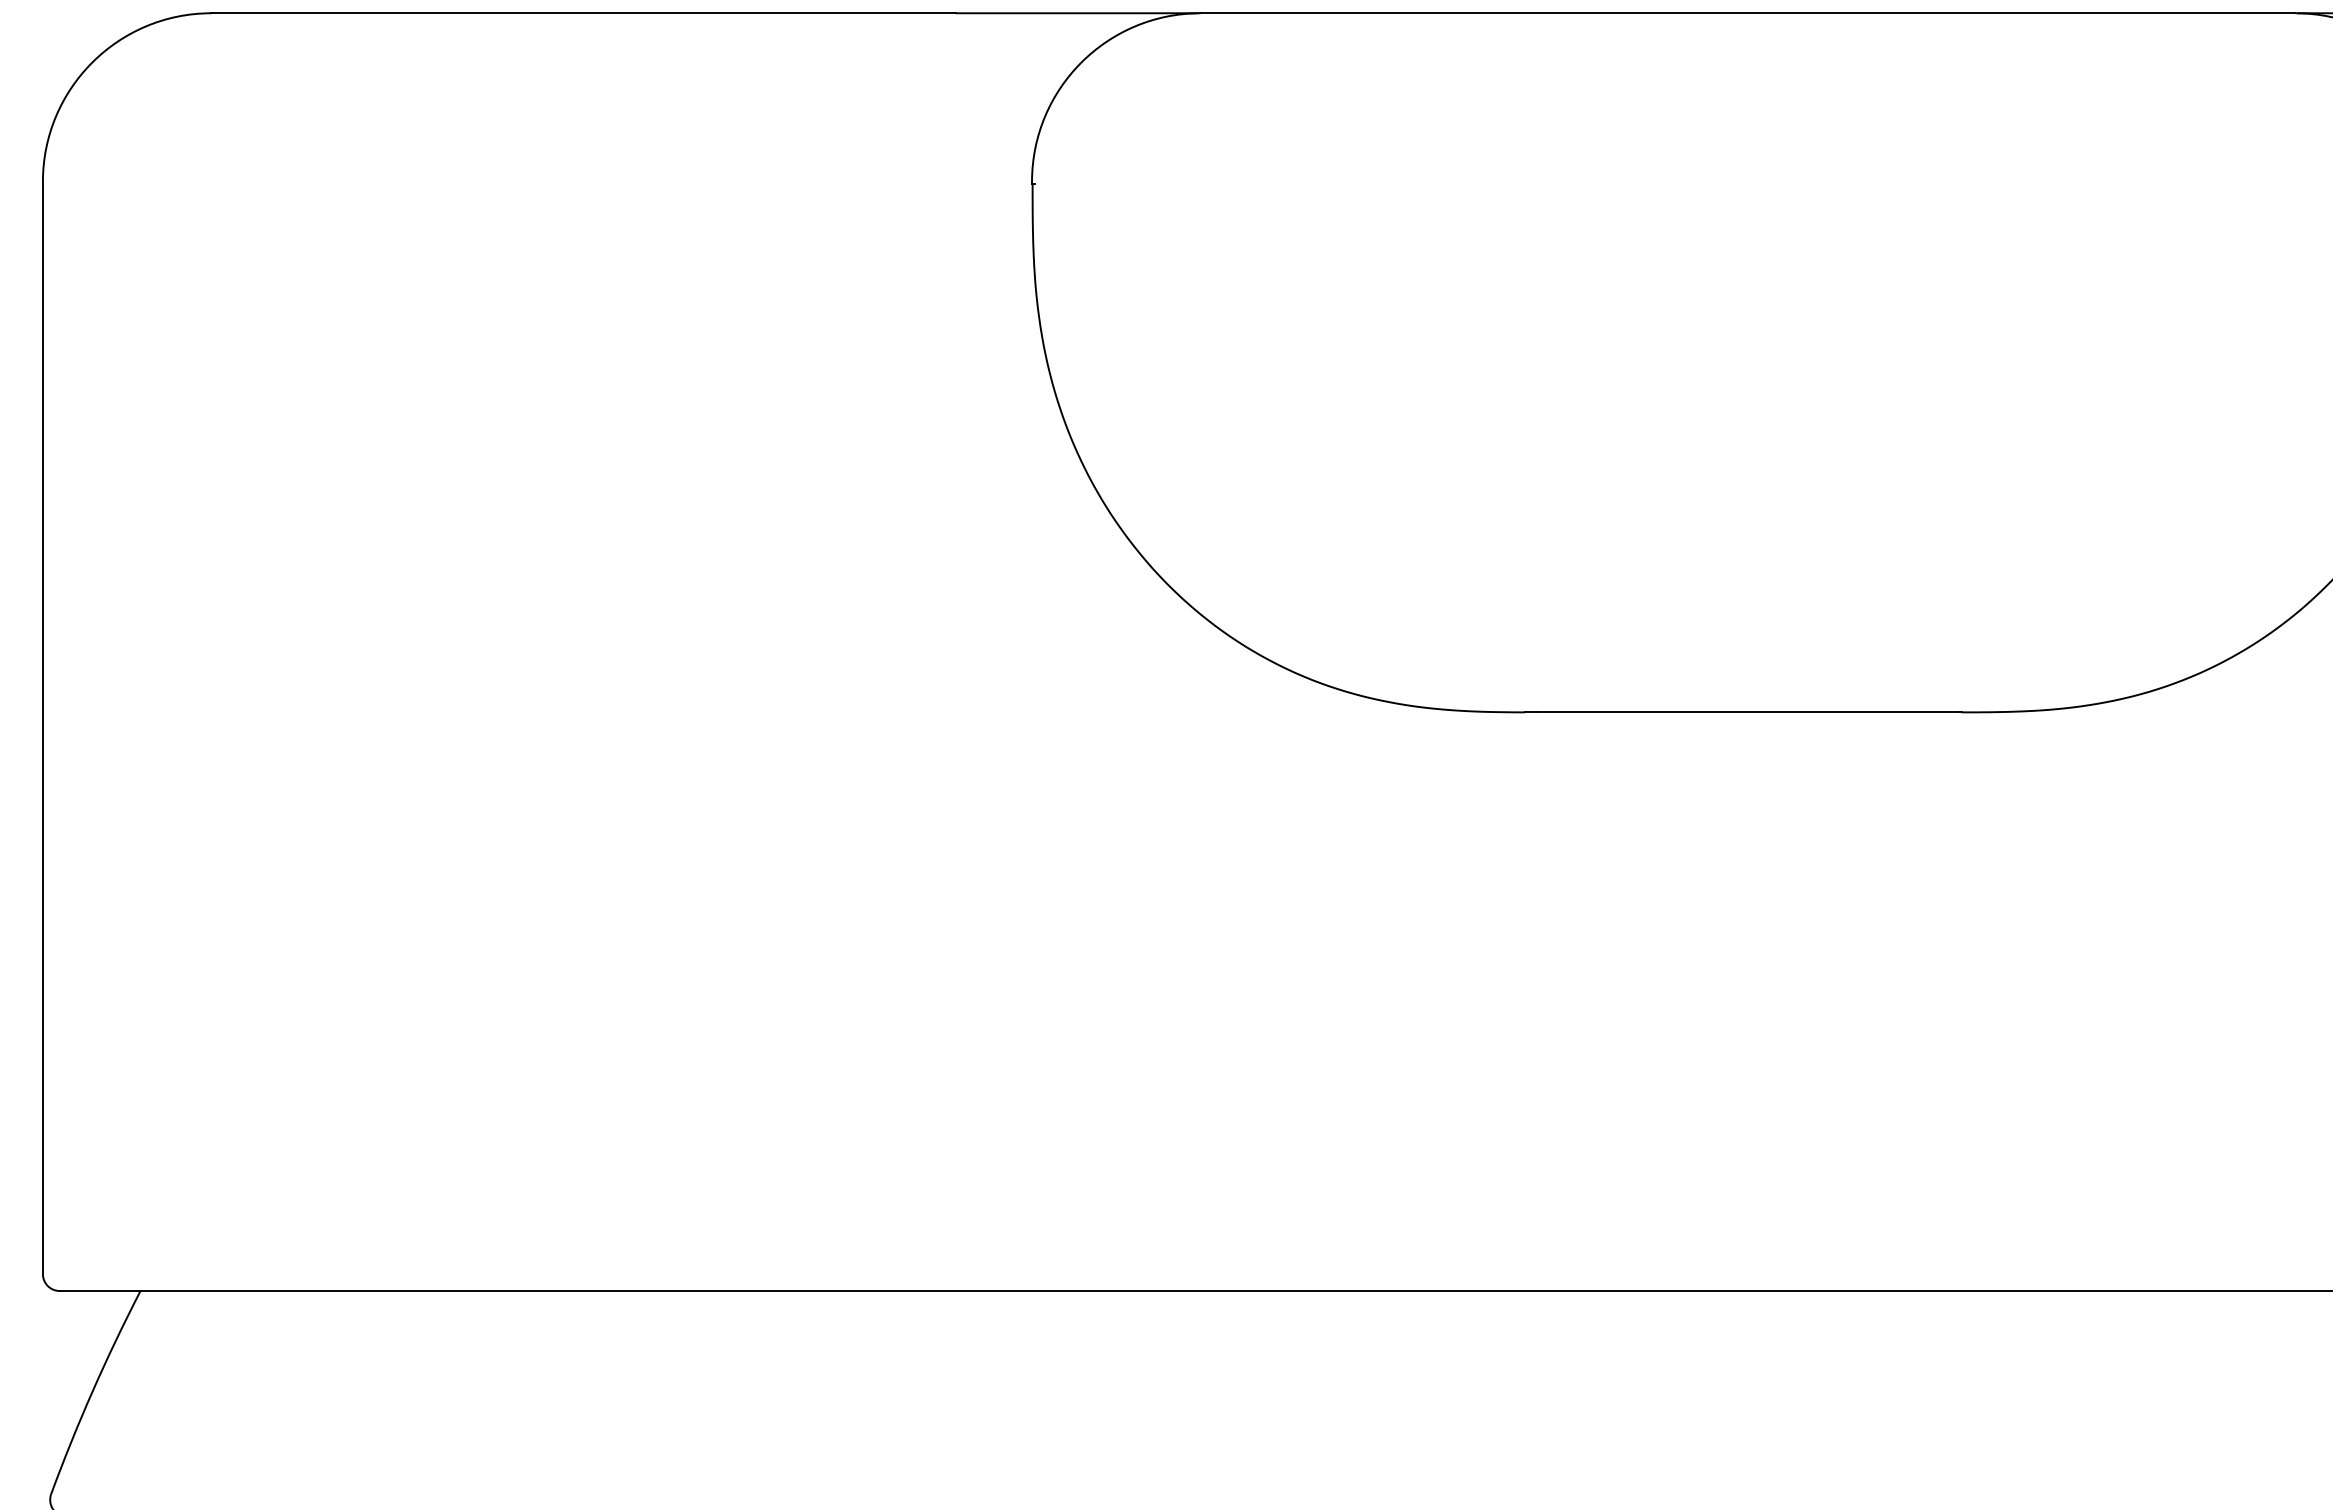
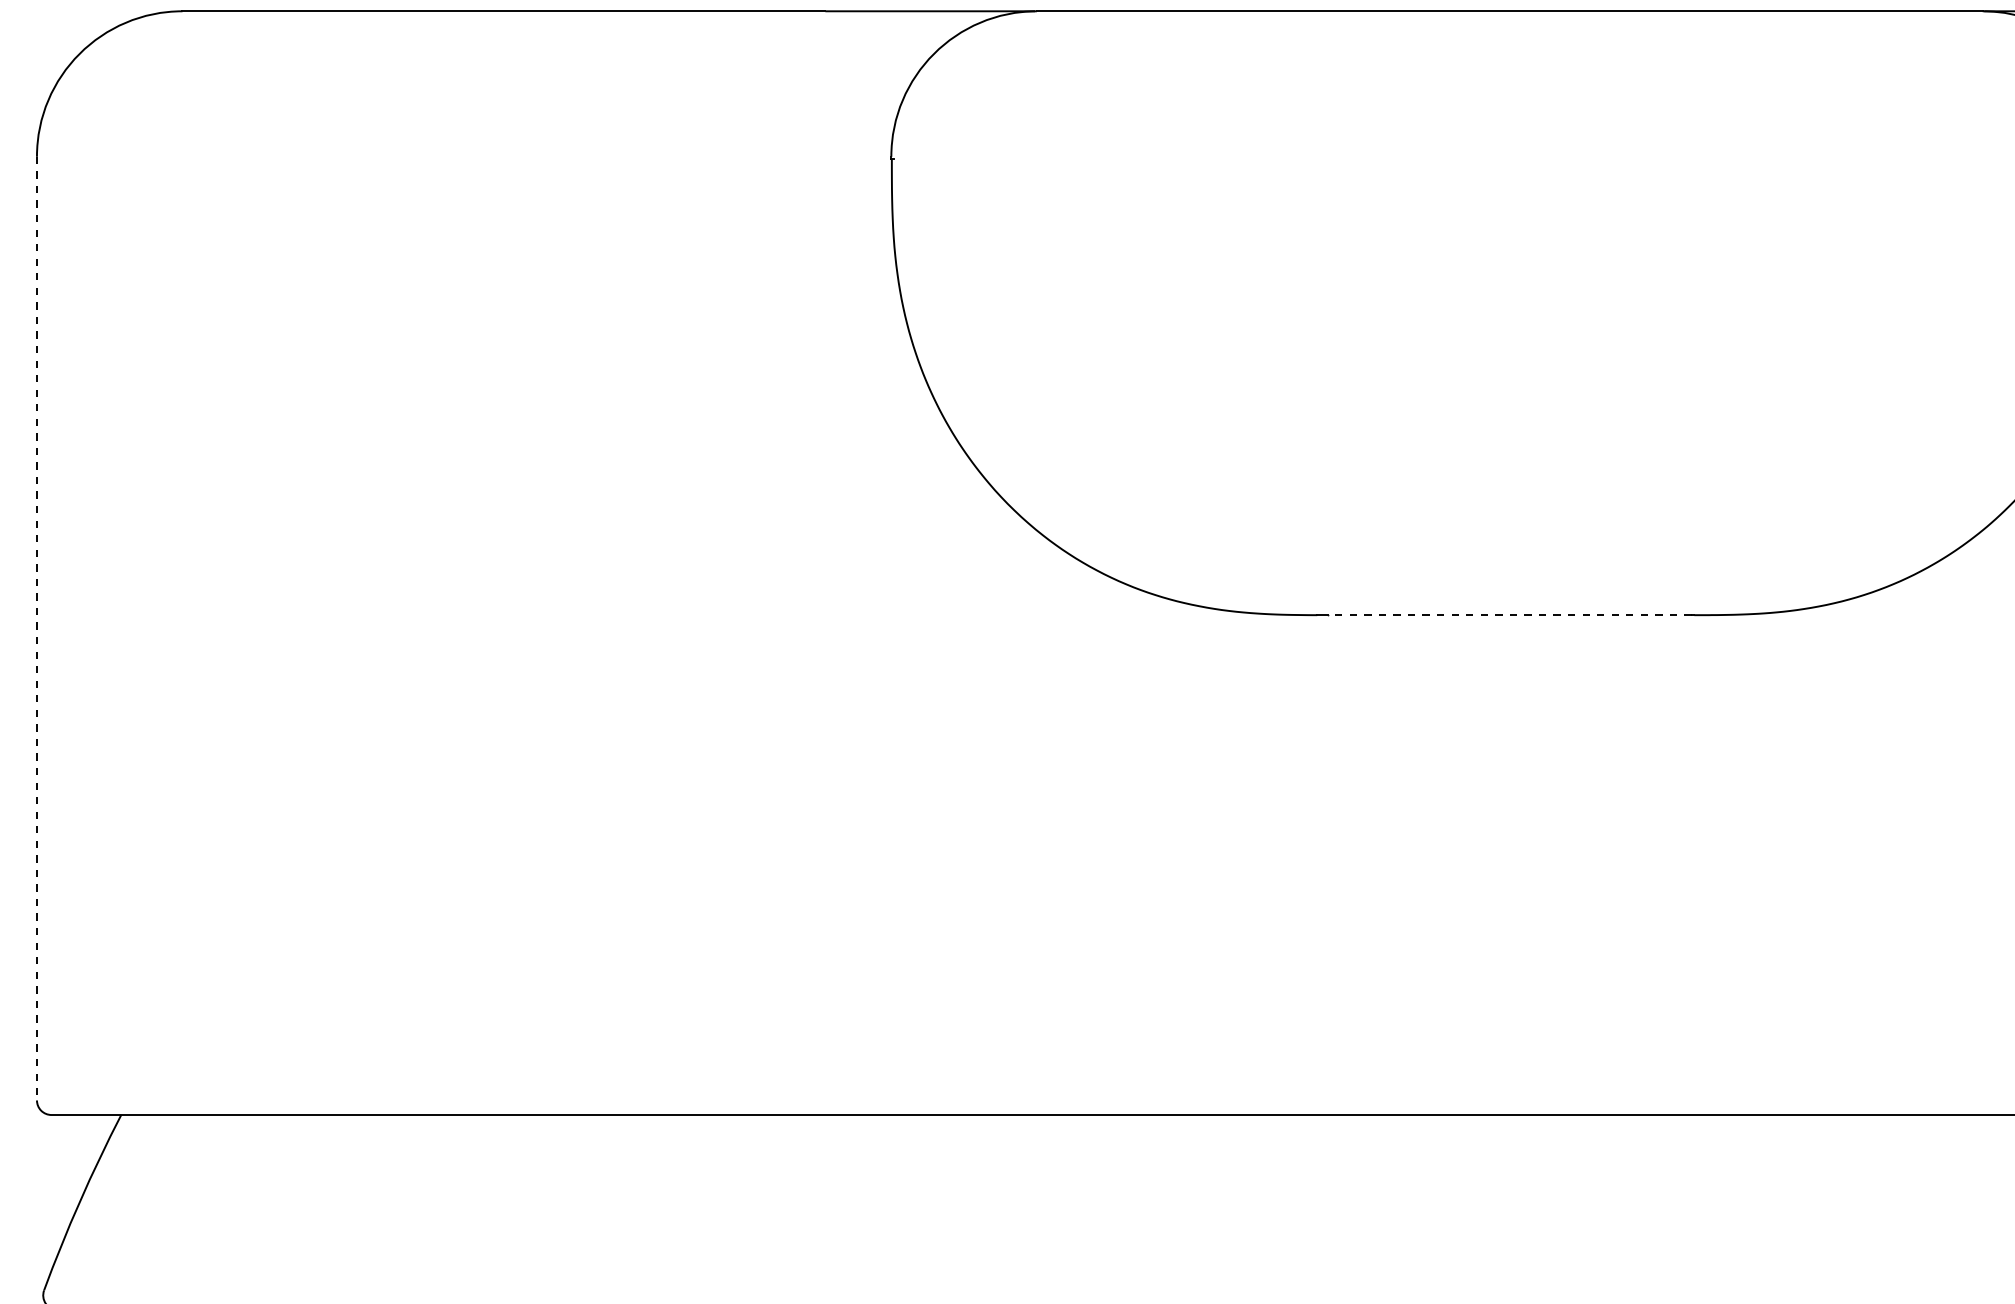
line: (1747, 712) -> (1509, 615), solid -> dashed
line: (42, 727) -> (36, 628), solid -> dashed

